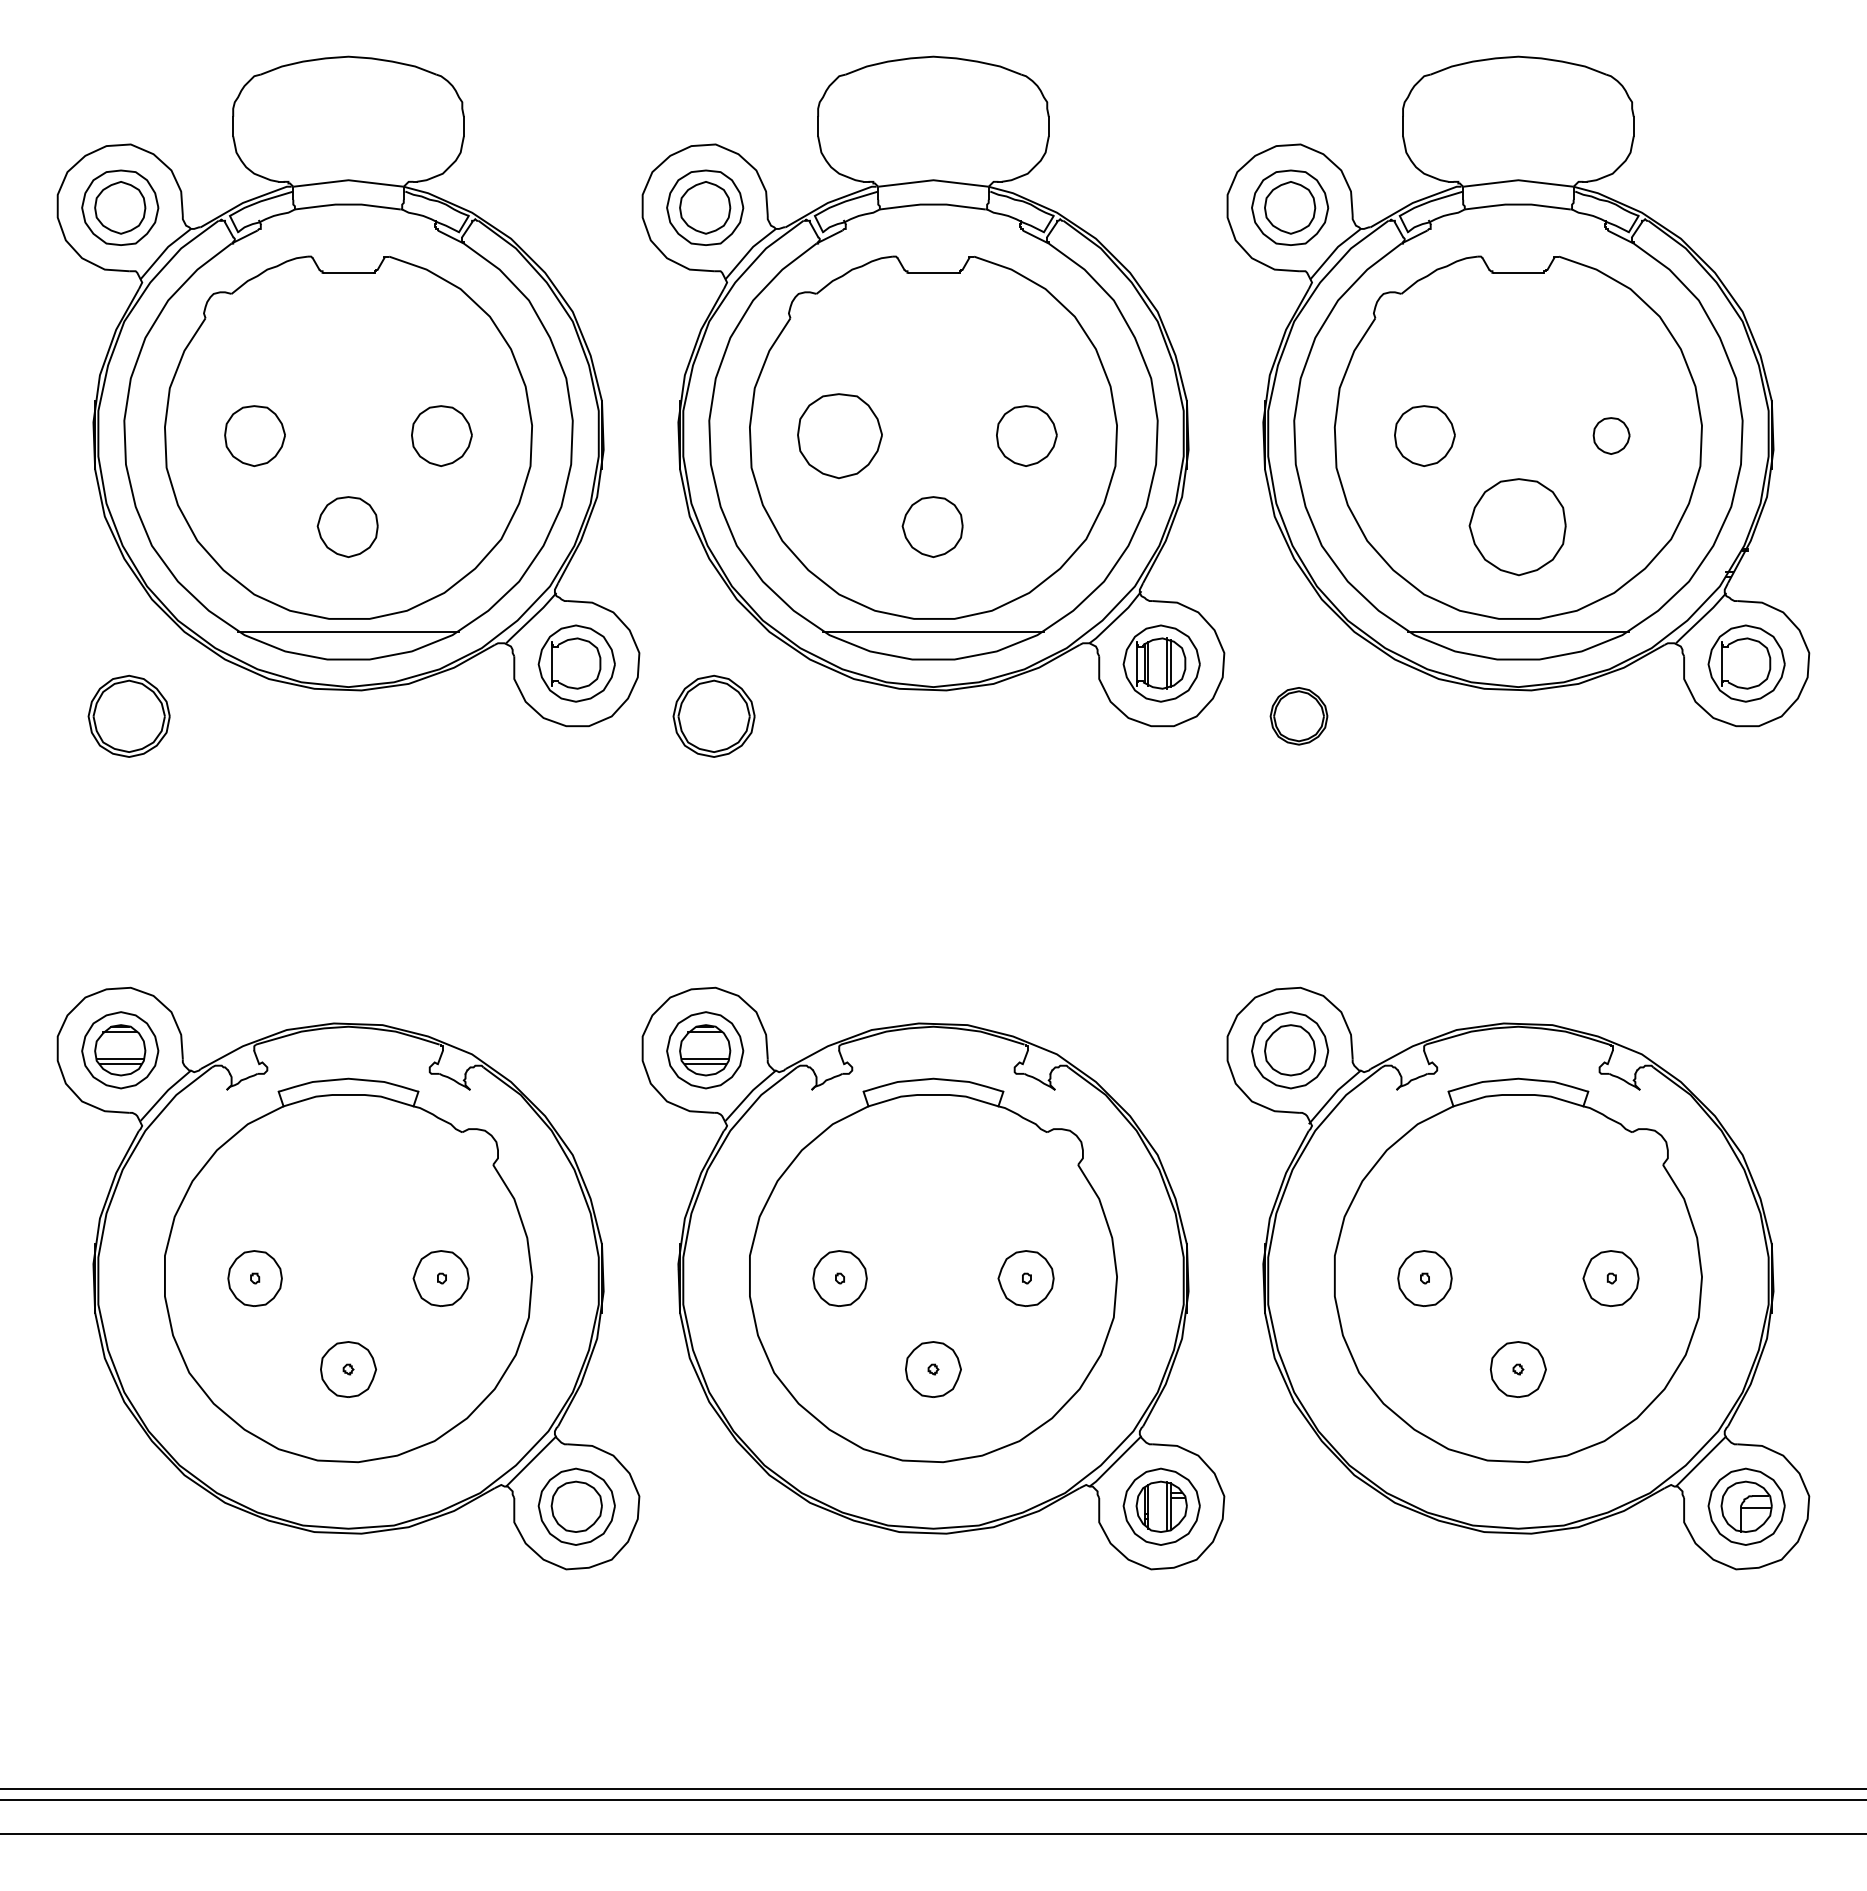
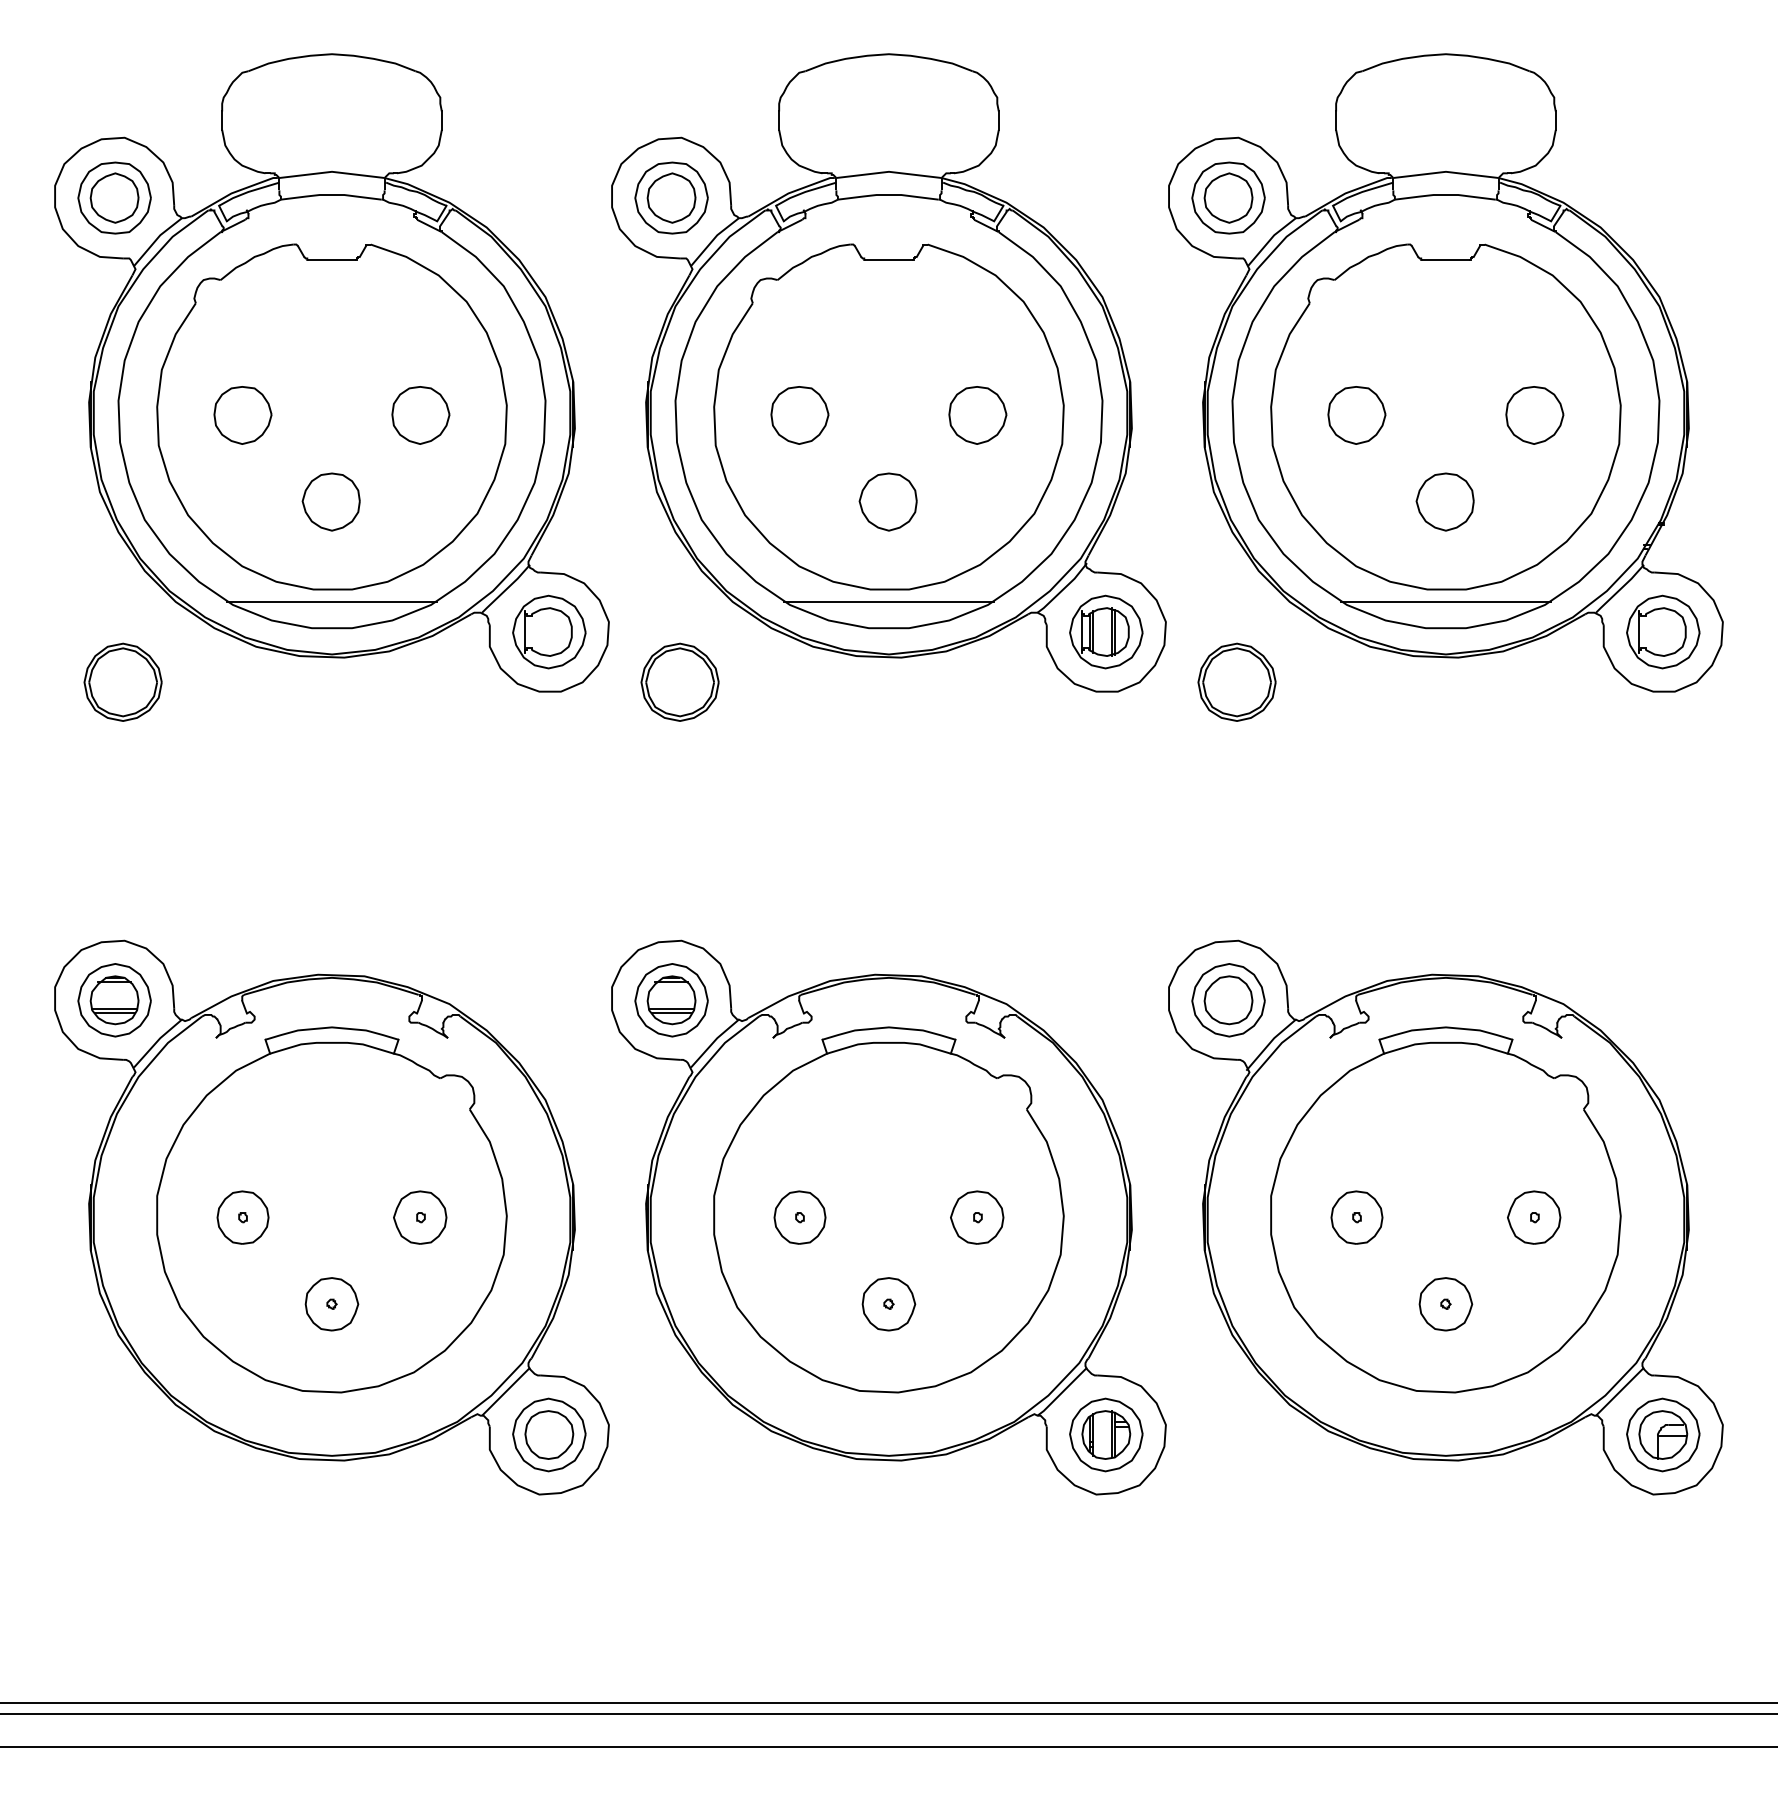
part: (839, 435) -> (799, 414), size x0.71
part: (1611, 435) -> (1534, 414), size x1.67
part: (1517, 526) -> (1445, 501), size x0.62
part: (1298, 715) -> (1236, 681), size x1.43

